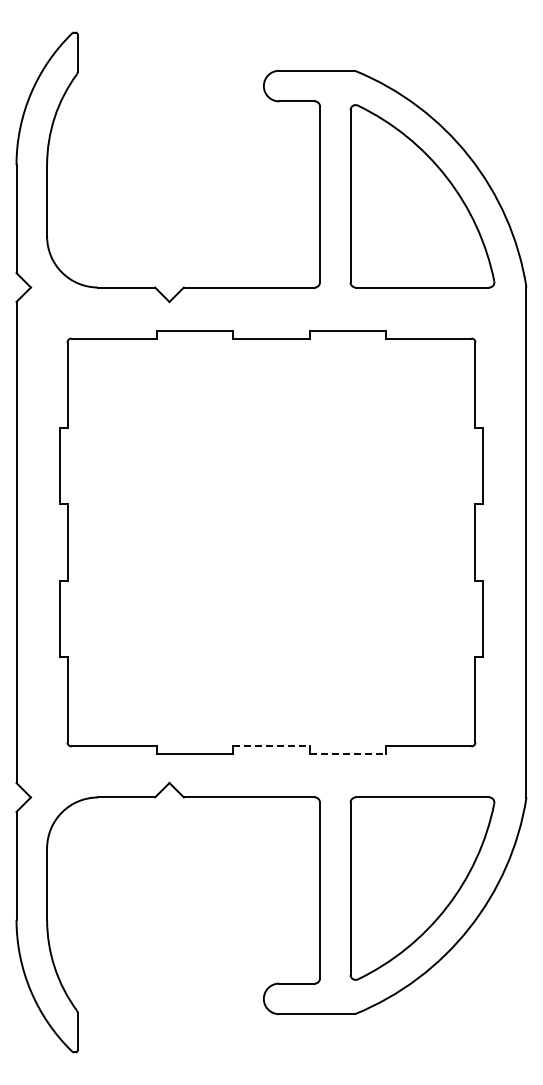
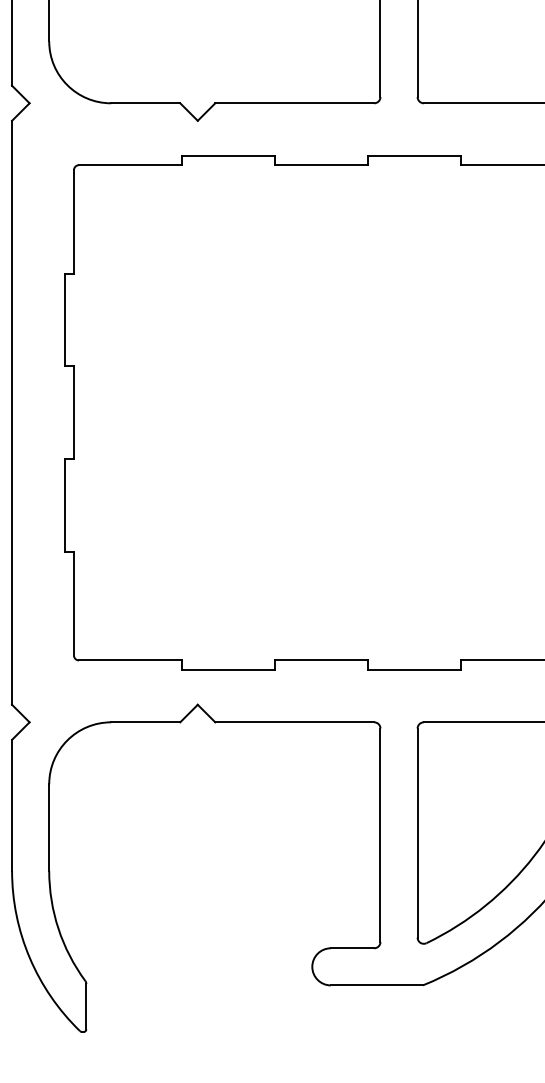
line: (271, 746) -> (321, 660), dashed -> solid
line: (348, 754) -> (415, 670), dashed -> solid

